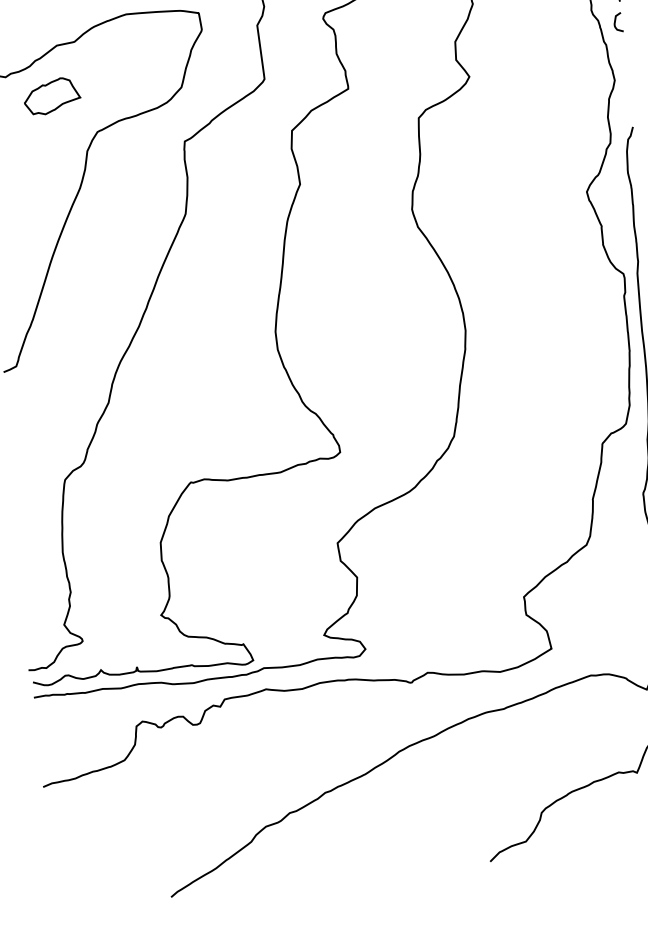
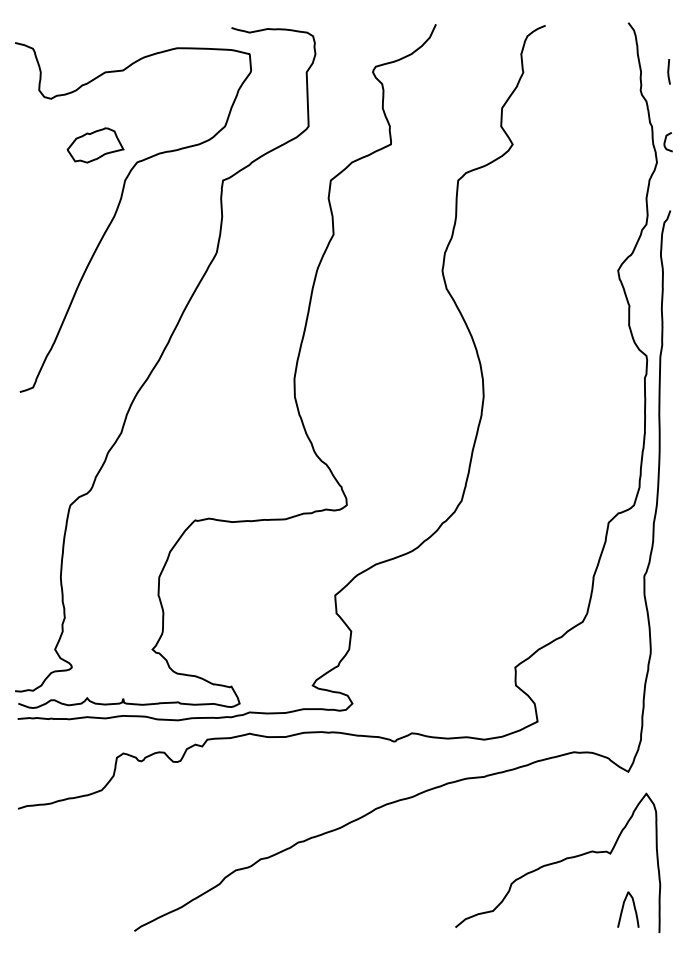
curve: (615, 23) -> (665, 142), moved
part: (52, 96) -> (95, 145), moved

